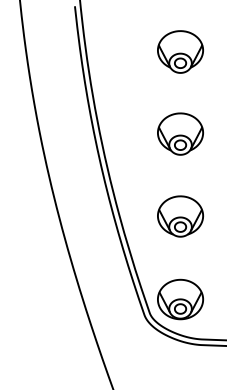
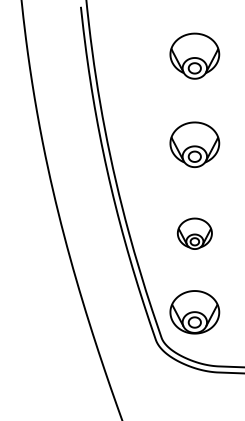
part: (180, 216) -> (194, 233), size x0.7
part: (180, 299) -> (194, 312), moved

